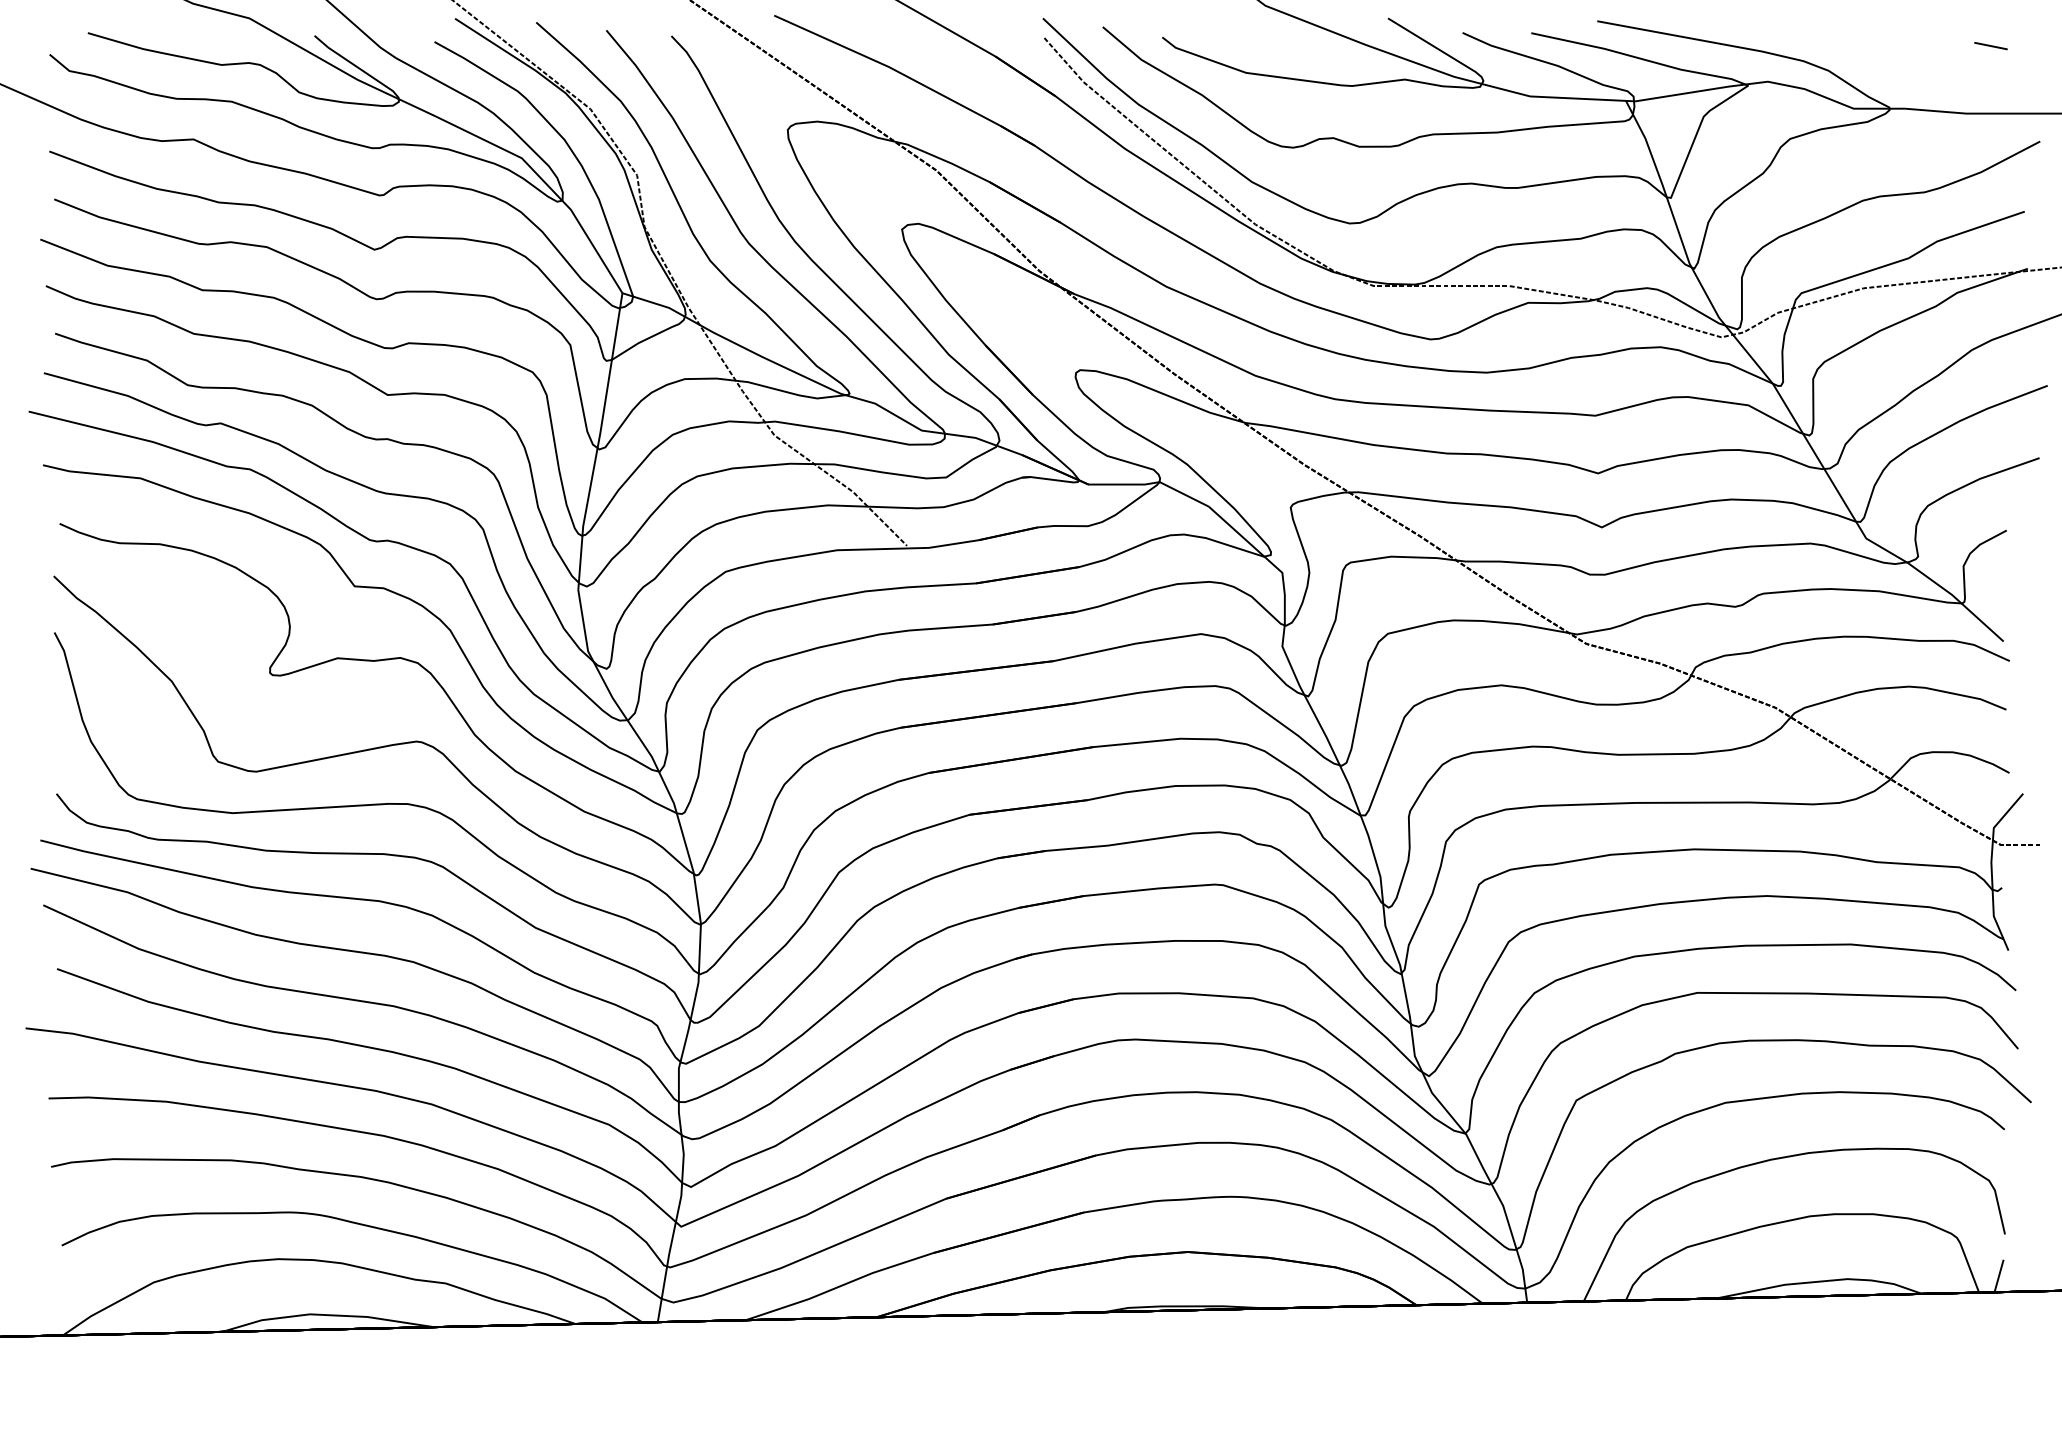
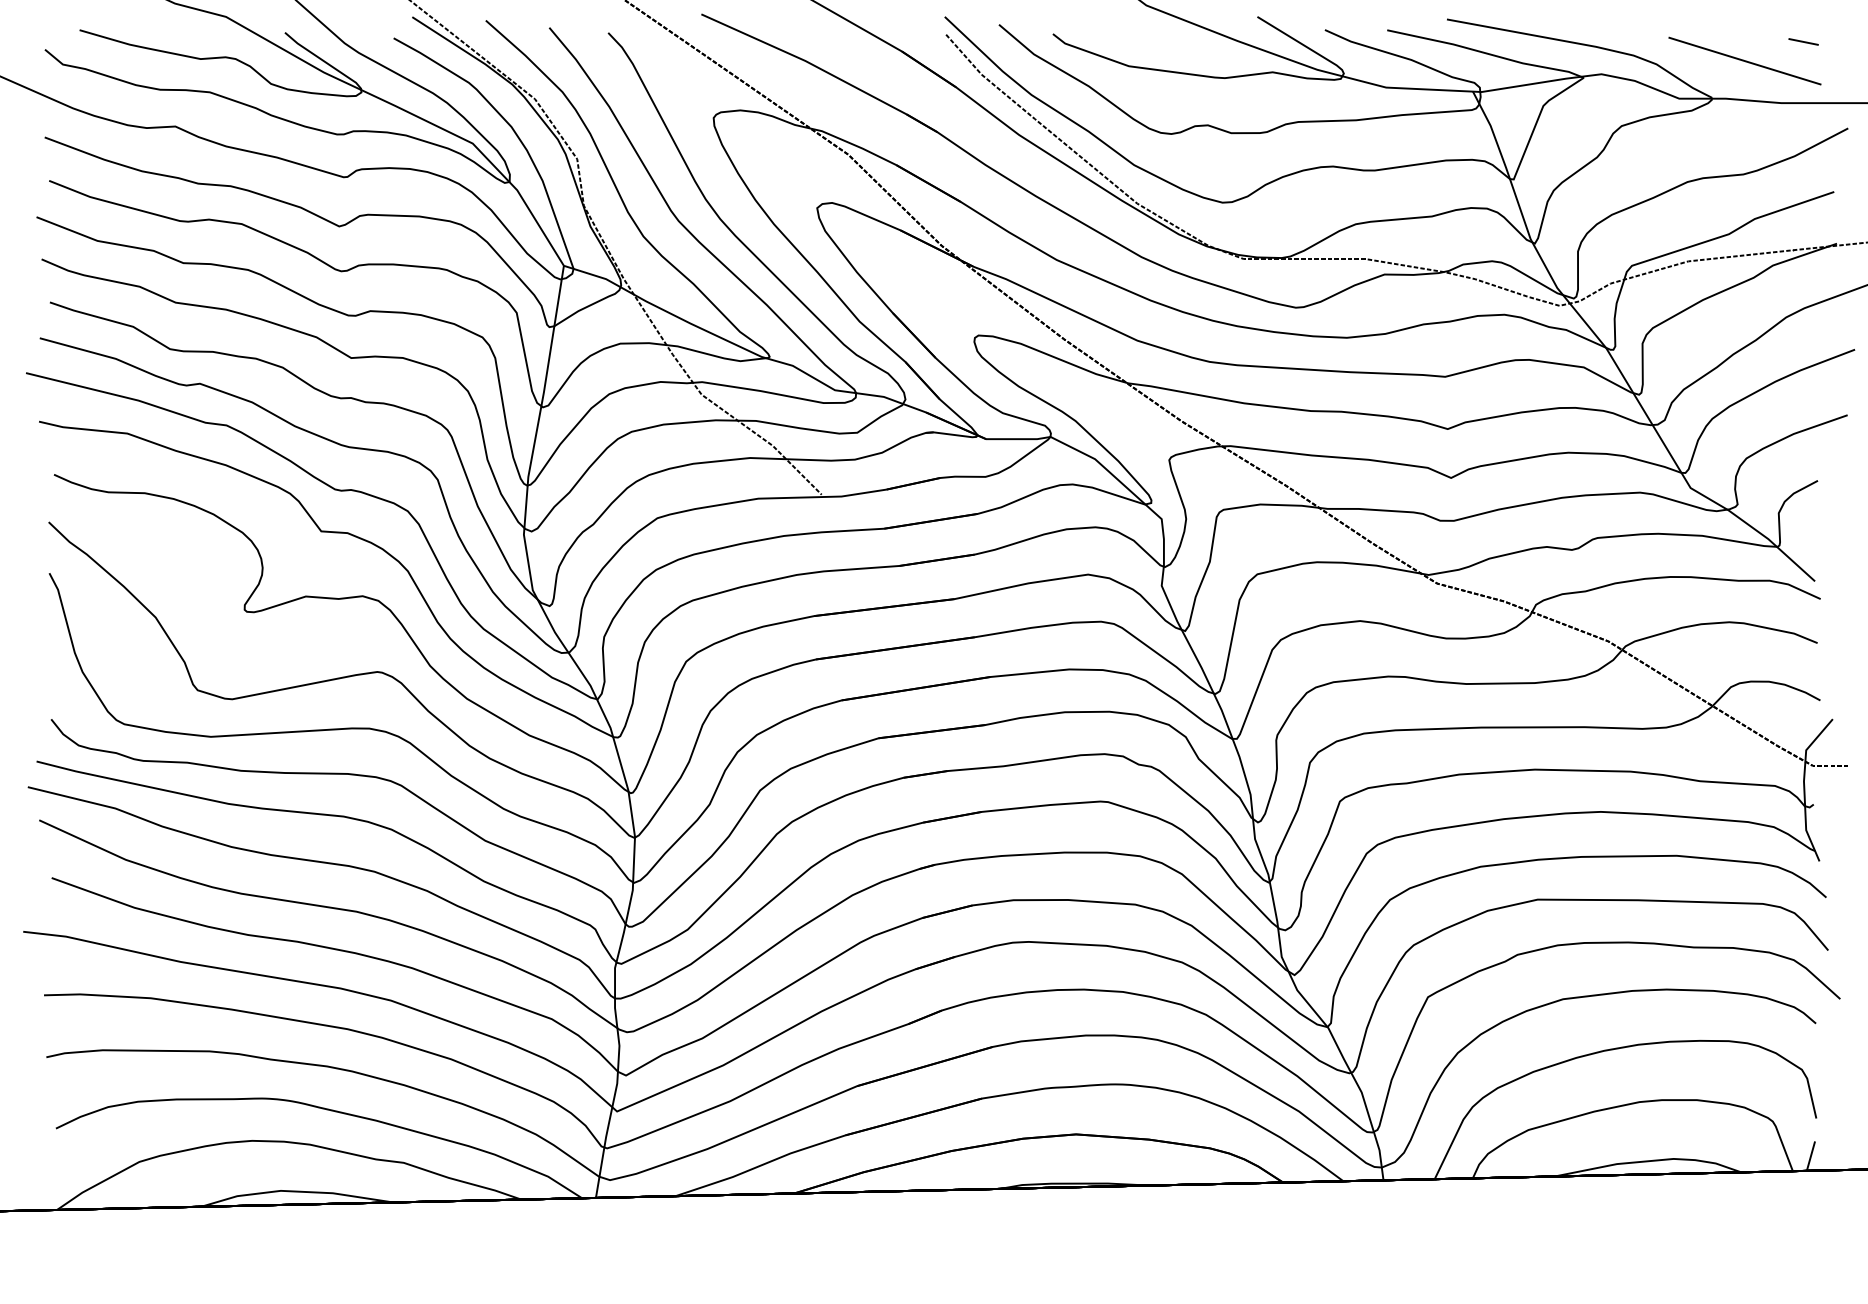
line: (1925, 66) -> (1744, 60), added

